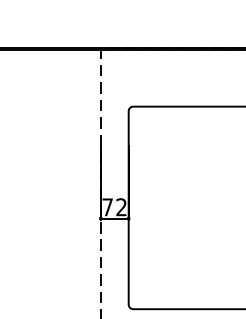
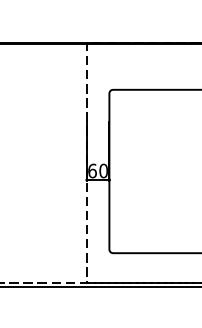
text: (113, 206) -> (97, 170), 72 -> 60

